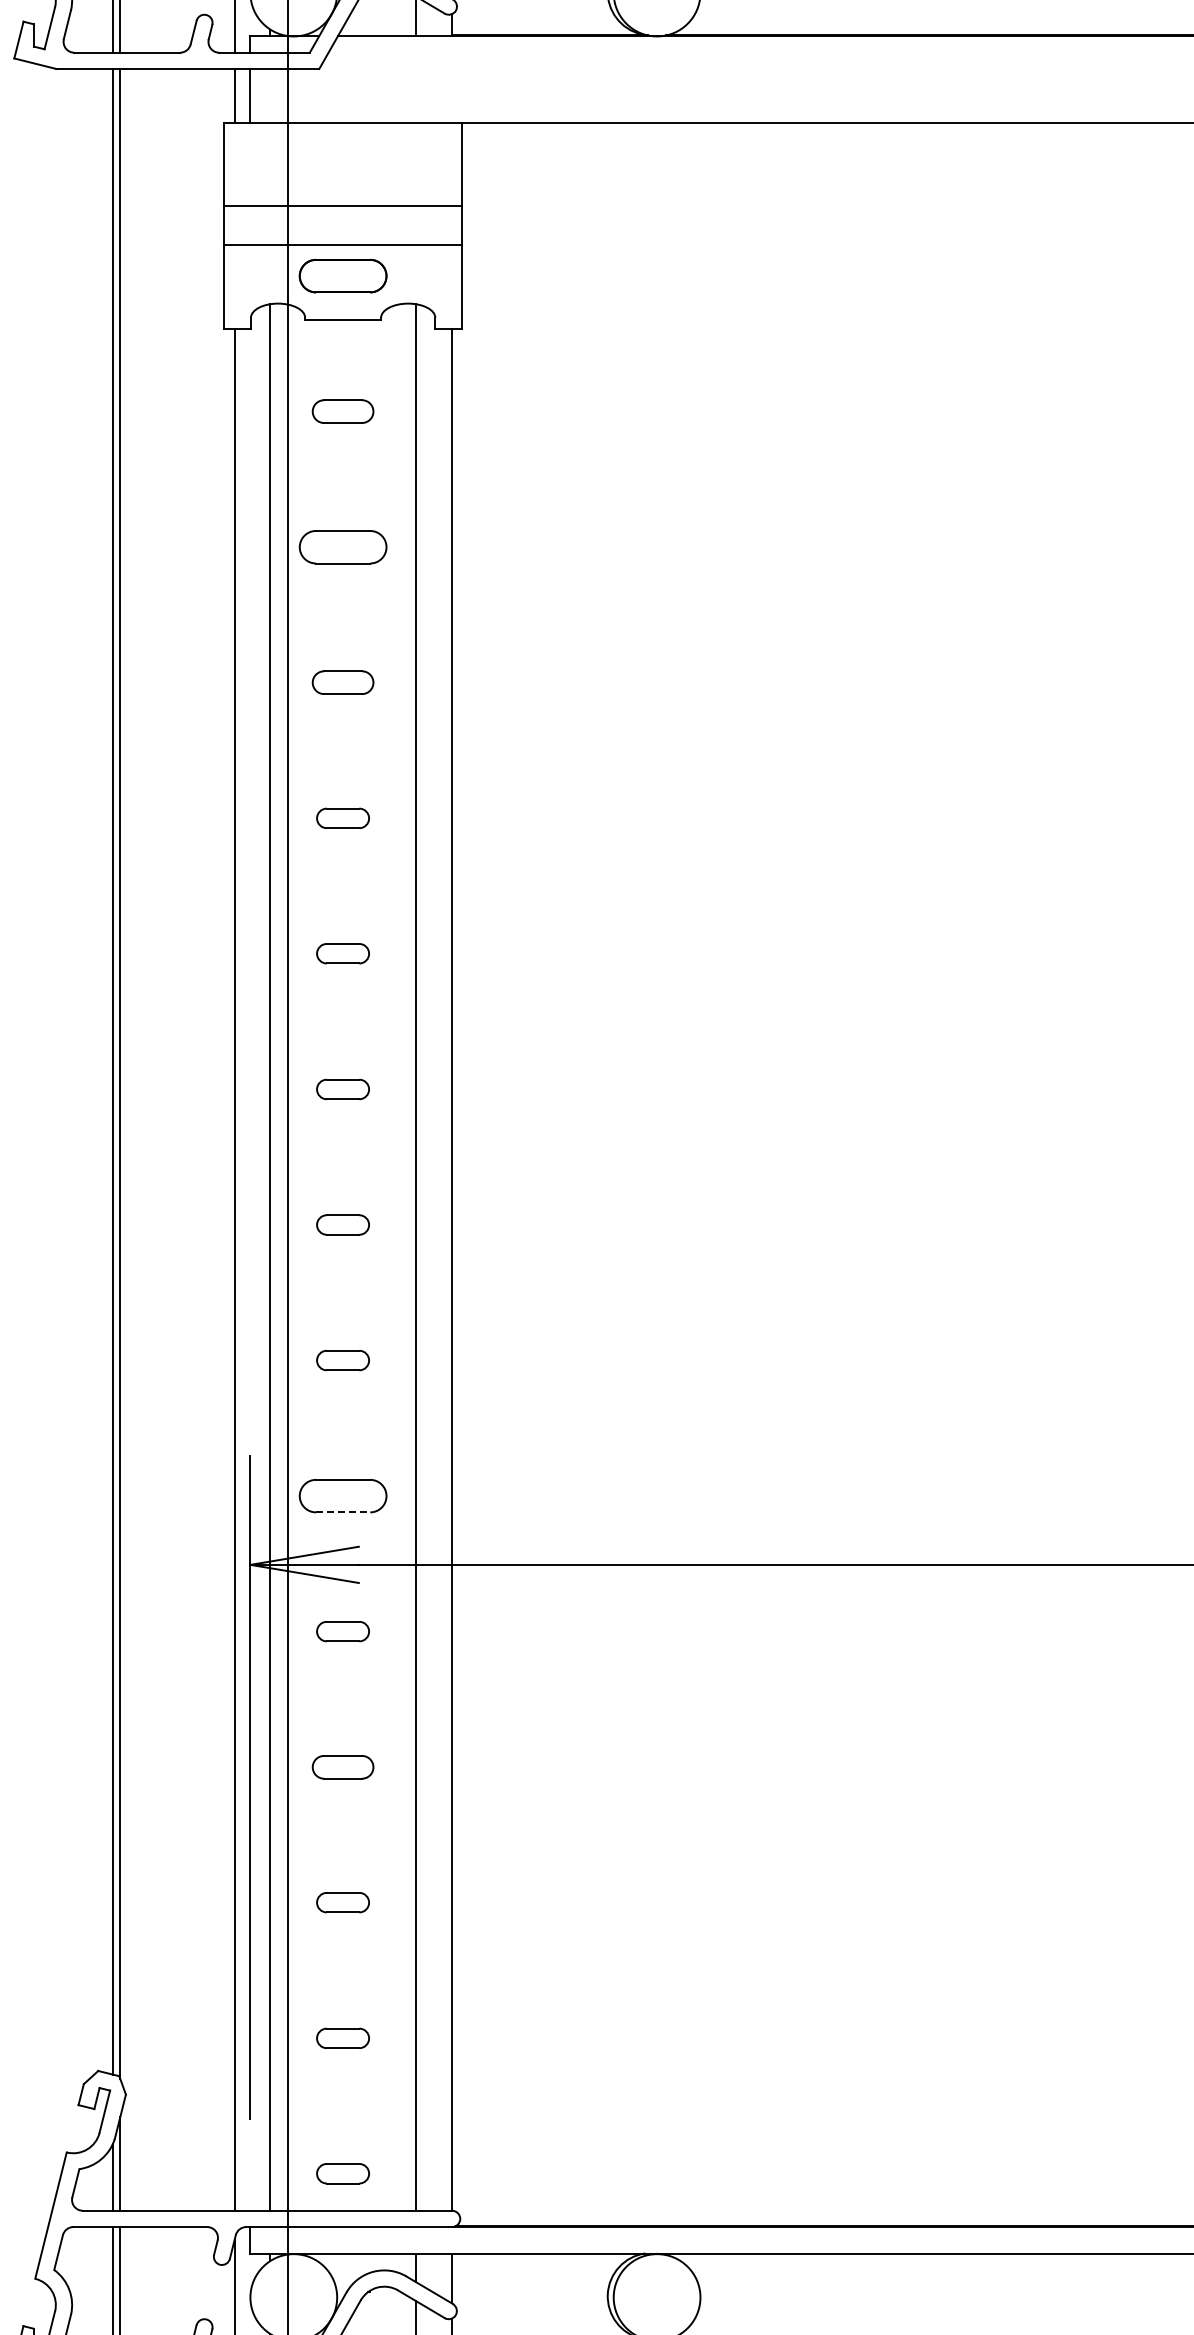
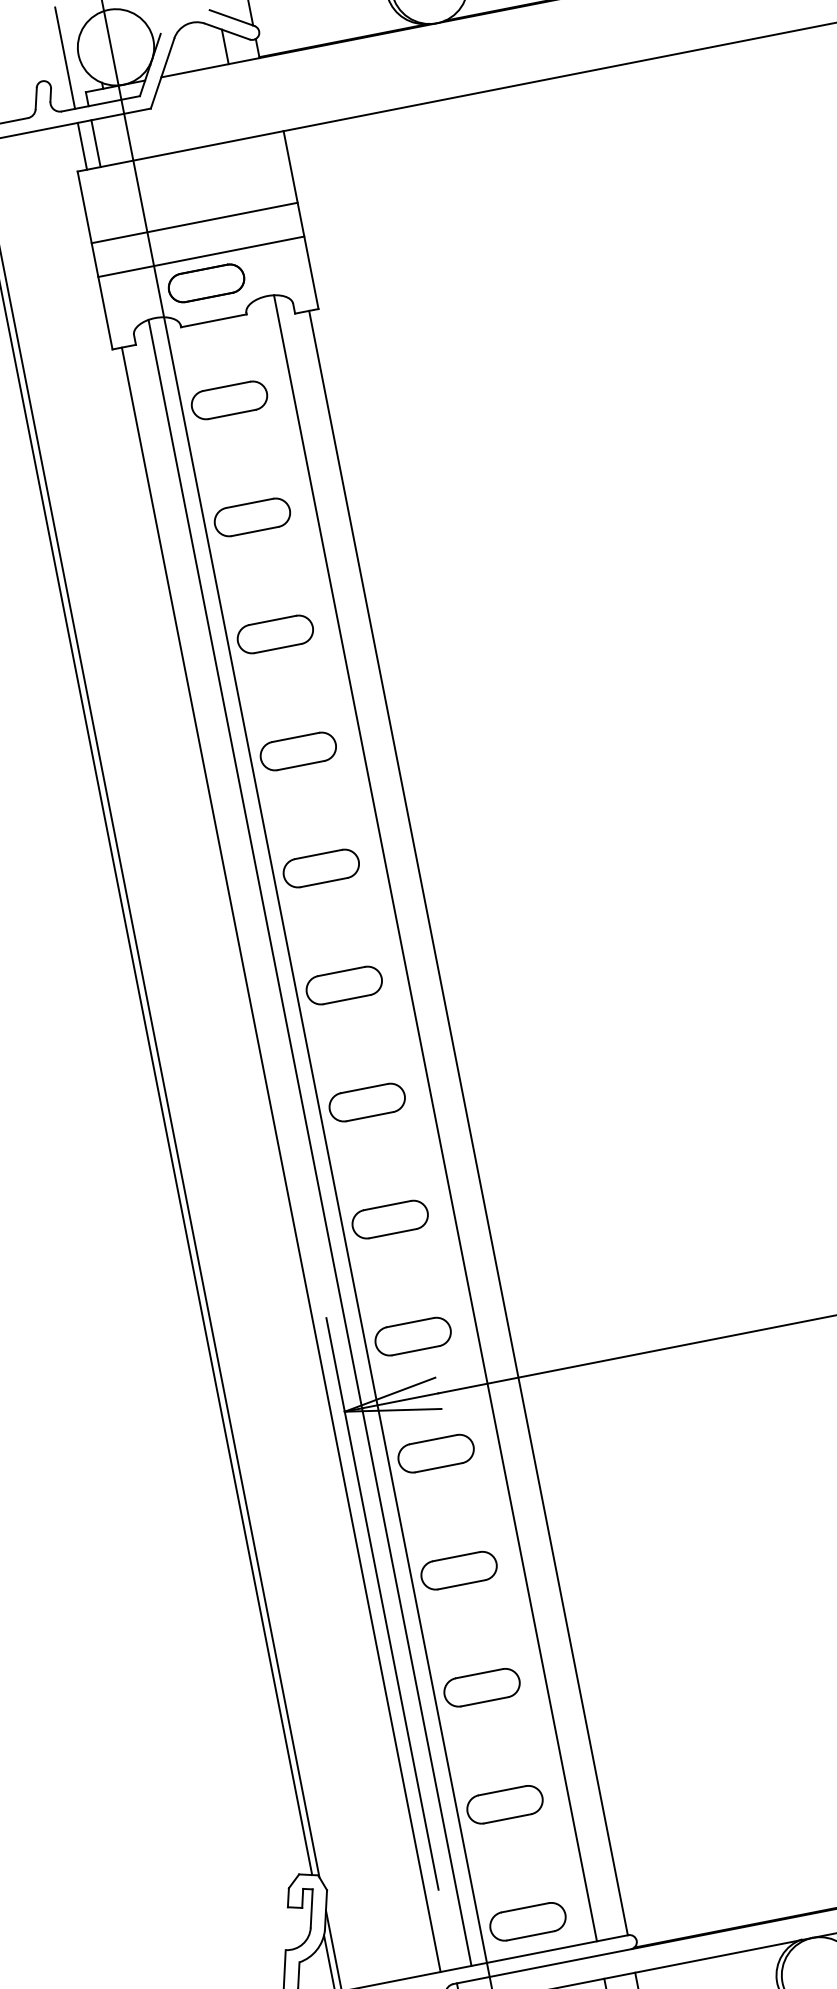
part: (342, 411) -> (228, 400), size x1.43
part: (342, 682) -> (274, 634), size x1.43
part: (342, 818) -> (297, 751), size x1.67
part: (342, 953) -> (320, 868), size x1.67
part: (342, 1089) -> (343, 985), size x1.67
part: (342, 1224) -> (366, 1102), size x1.67
part: (342, 1360) -> (389, 1219), size x1.67
line: (343, 1512) -> (416, 1350), dashed -> solid
part: (342, 1631) -> (435, 1453), size x1.67
part: (342, 1767) -> (458, 1571), size x1.43
part: (342, 1902) -> (481, 1687), size x1.67
part: (342, 2038) -> (504, 1805), size x1.67
part: (342, 2173) -> (527, 1921), size x1.67

